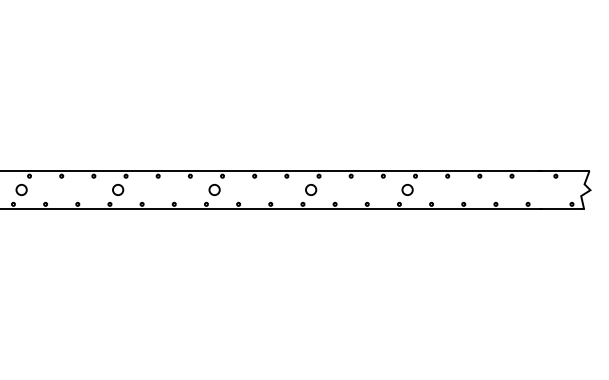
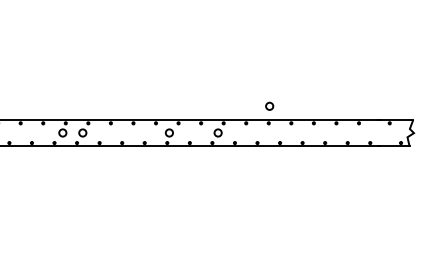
circle: (21, 189) -> (62, 132), moved
circle: (214, 189) -> (169, 132), moved
circle: (407, 189) -> (269, 106), moved

